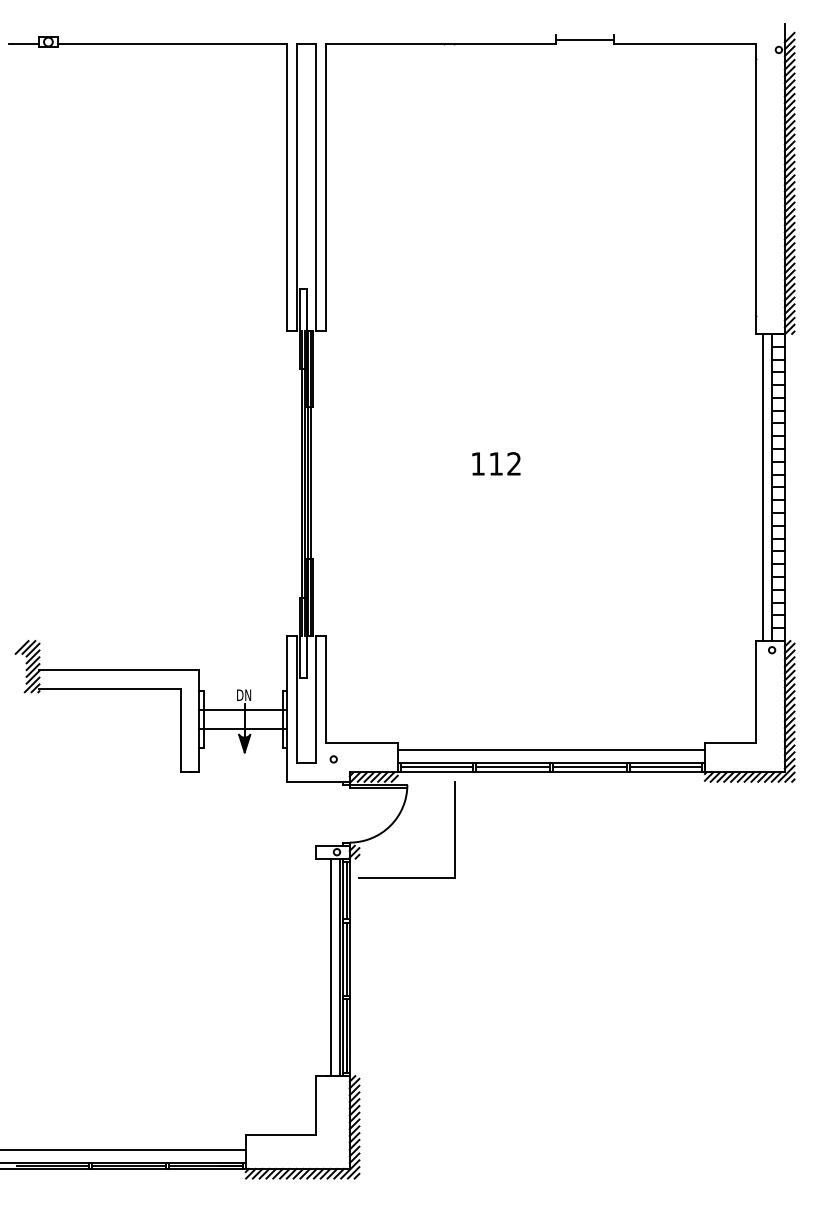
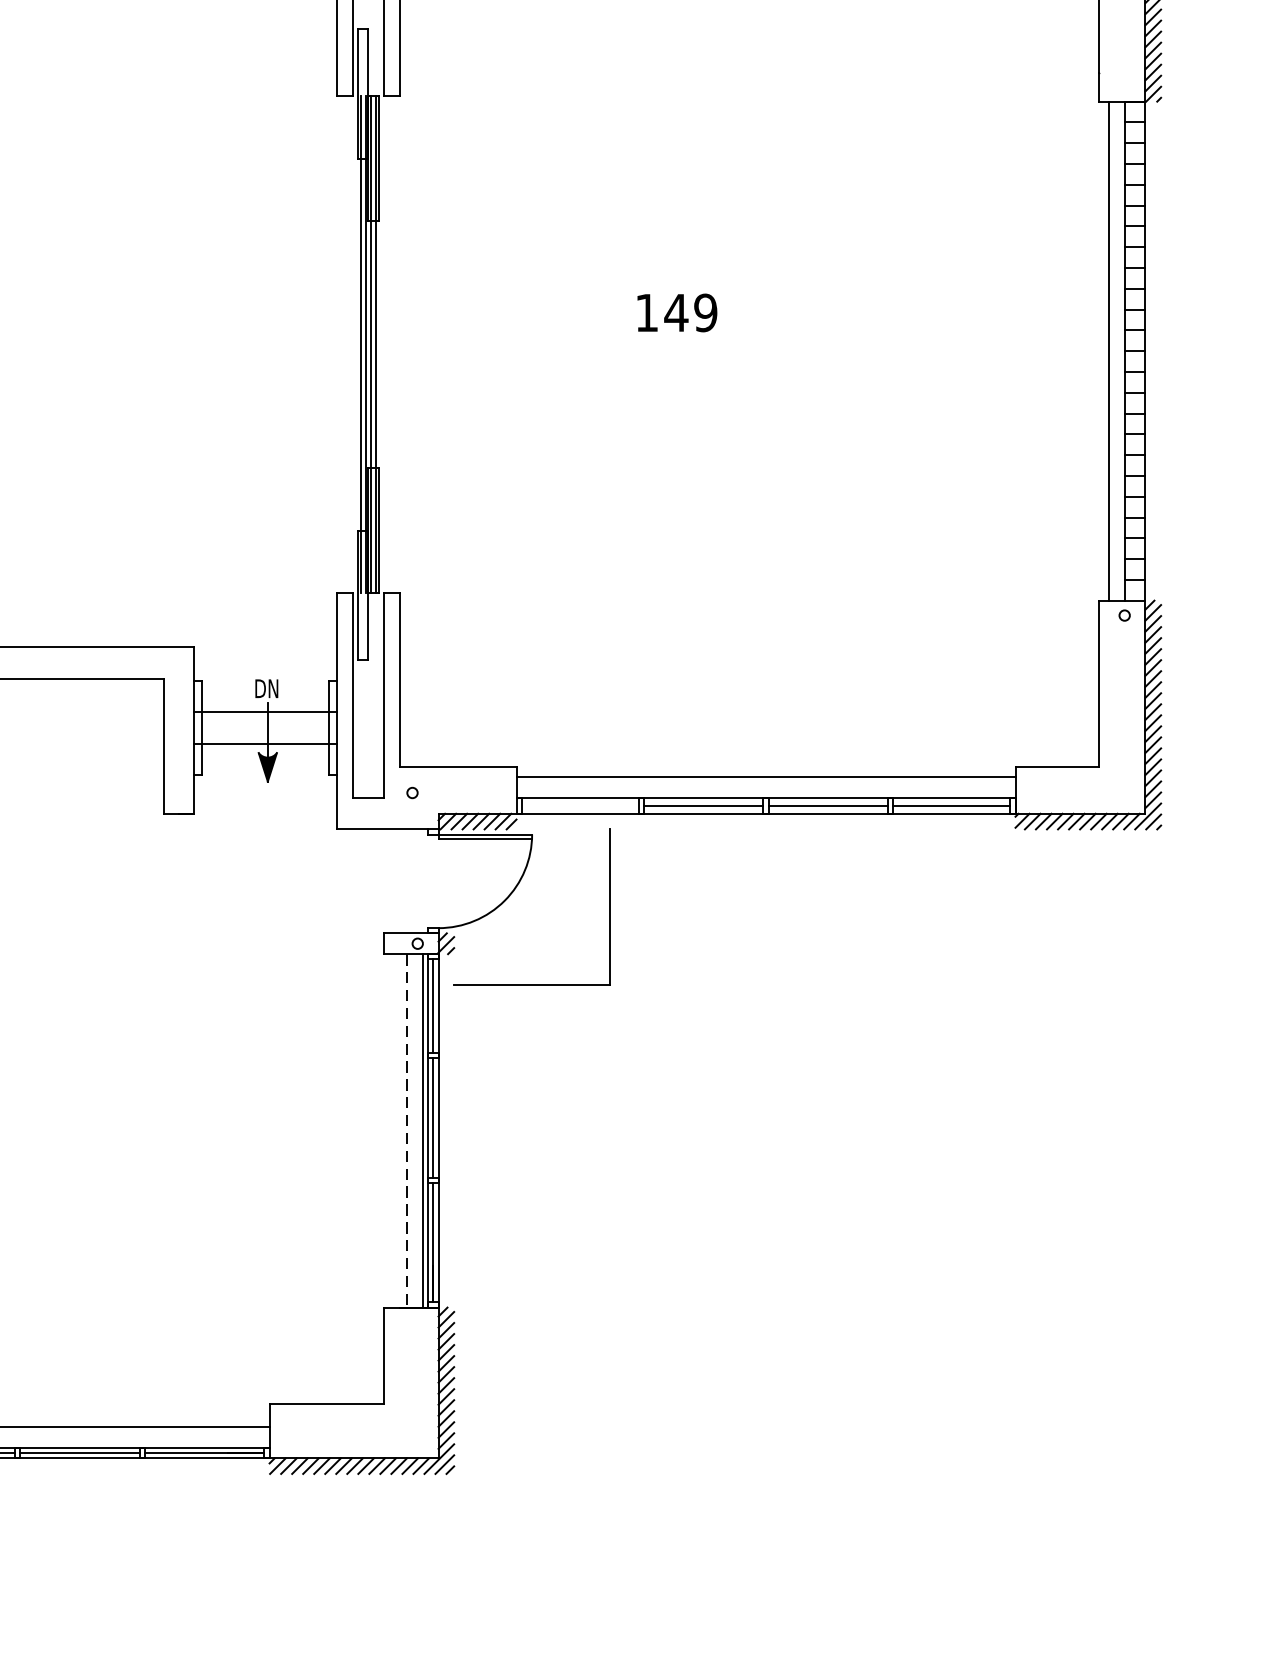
text: (504, 463) -> (689, 312), 112 -> 149
line: (436, 767) -> (579, 806), removed
line: (330, 967) -> (407, 1131), solid -> dashed

